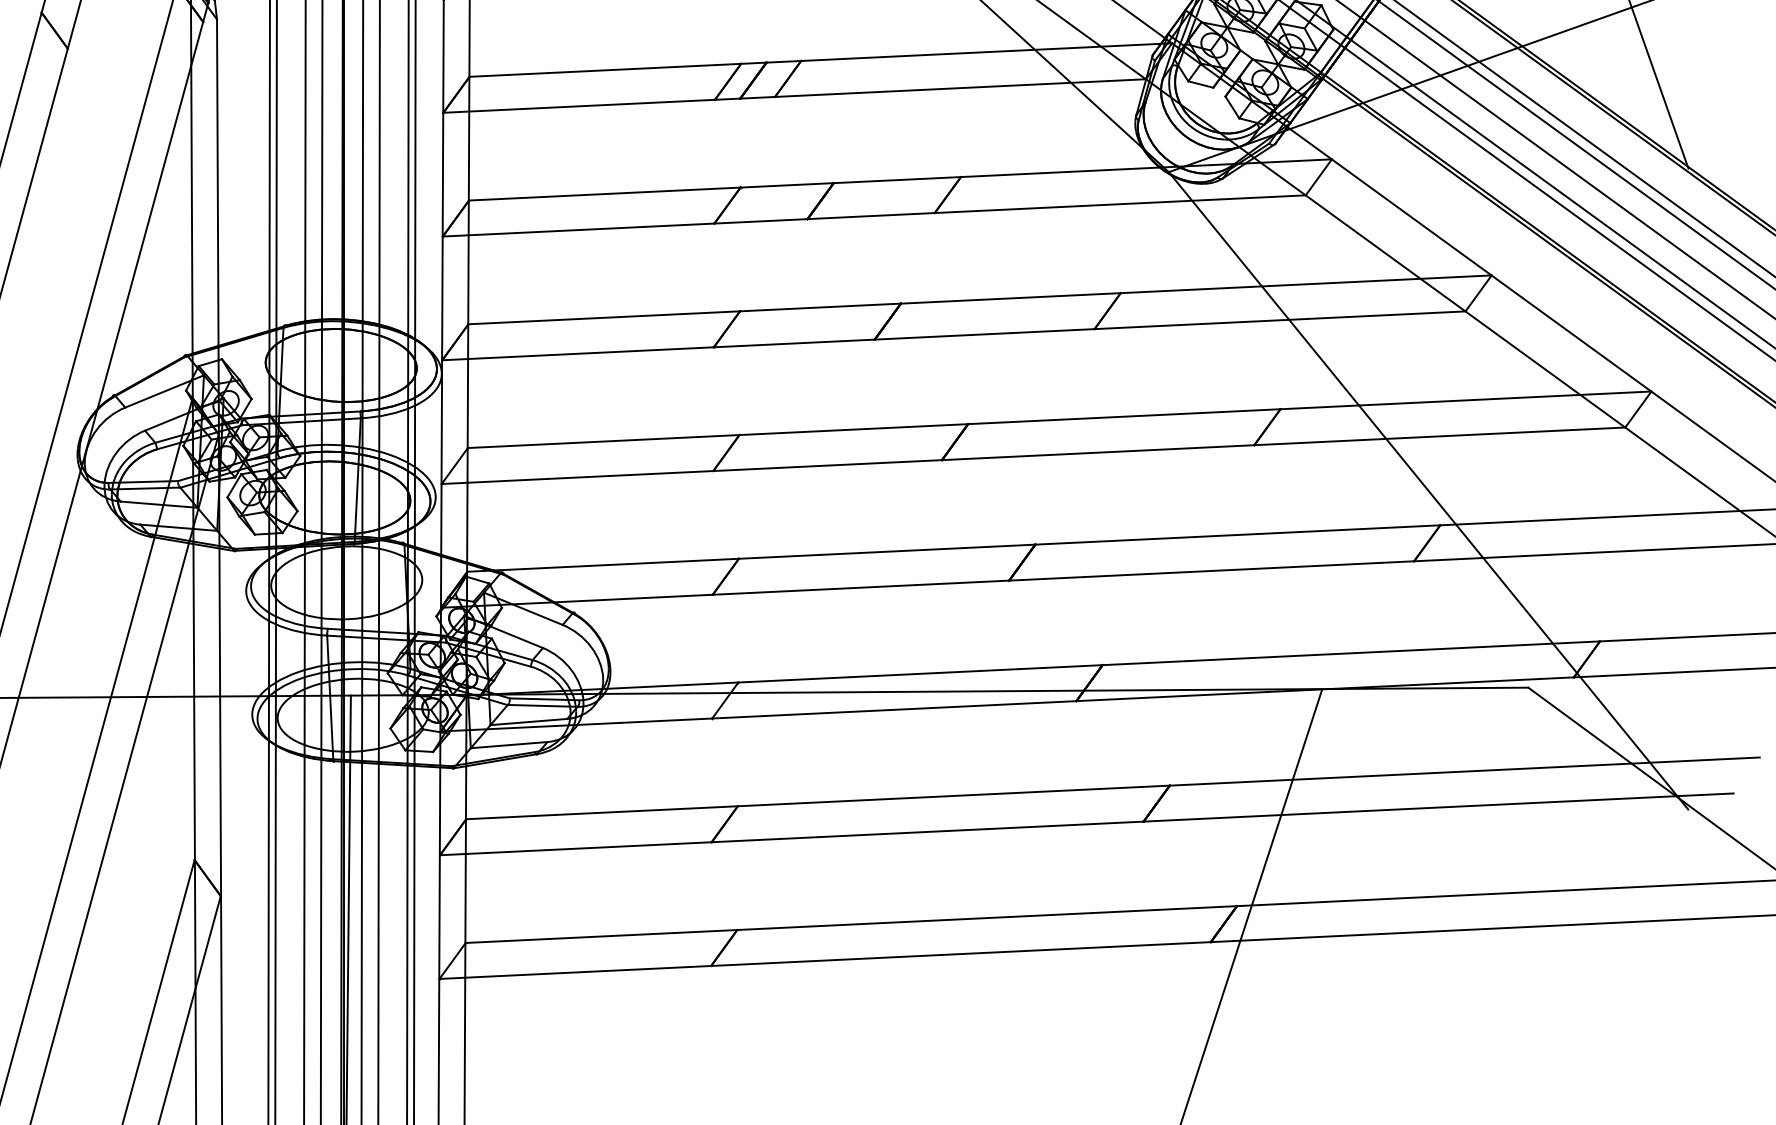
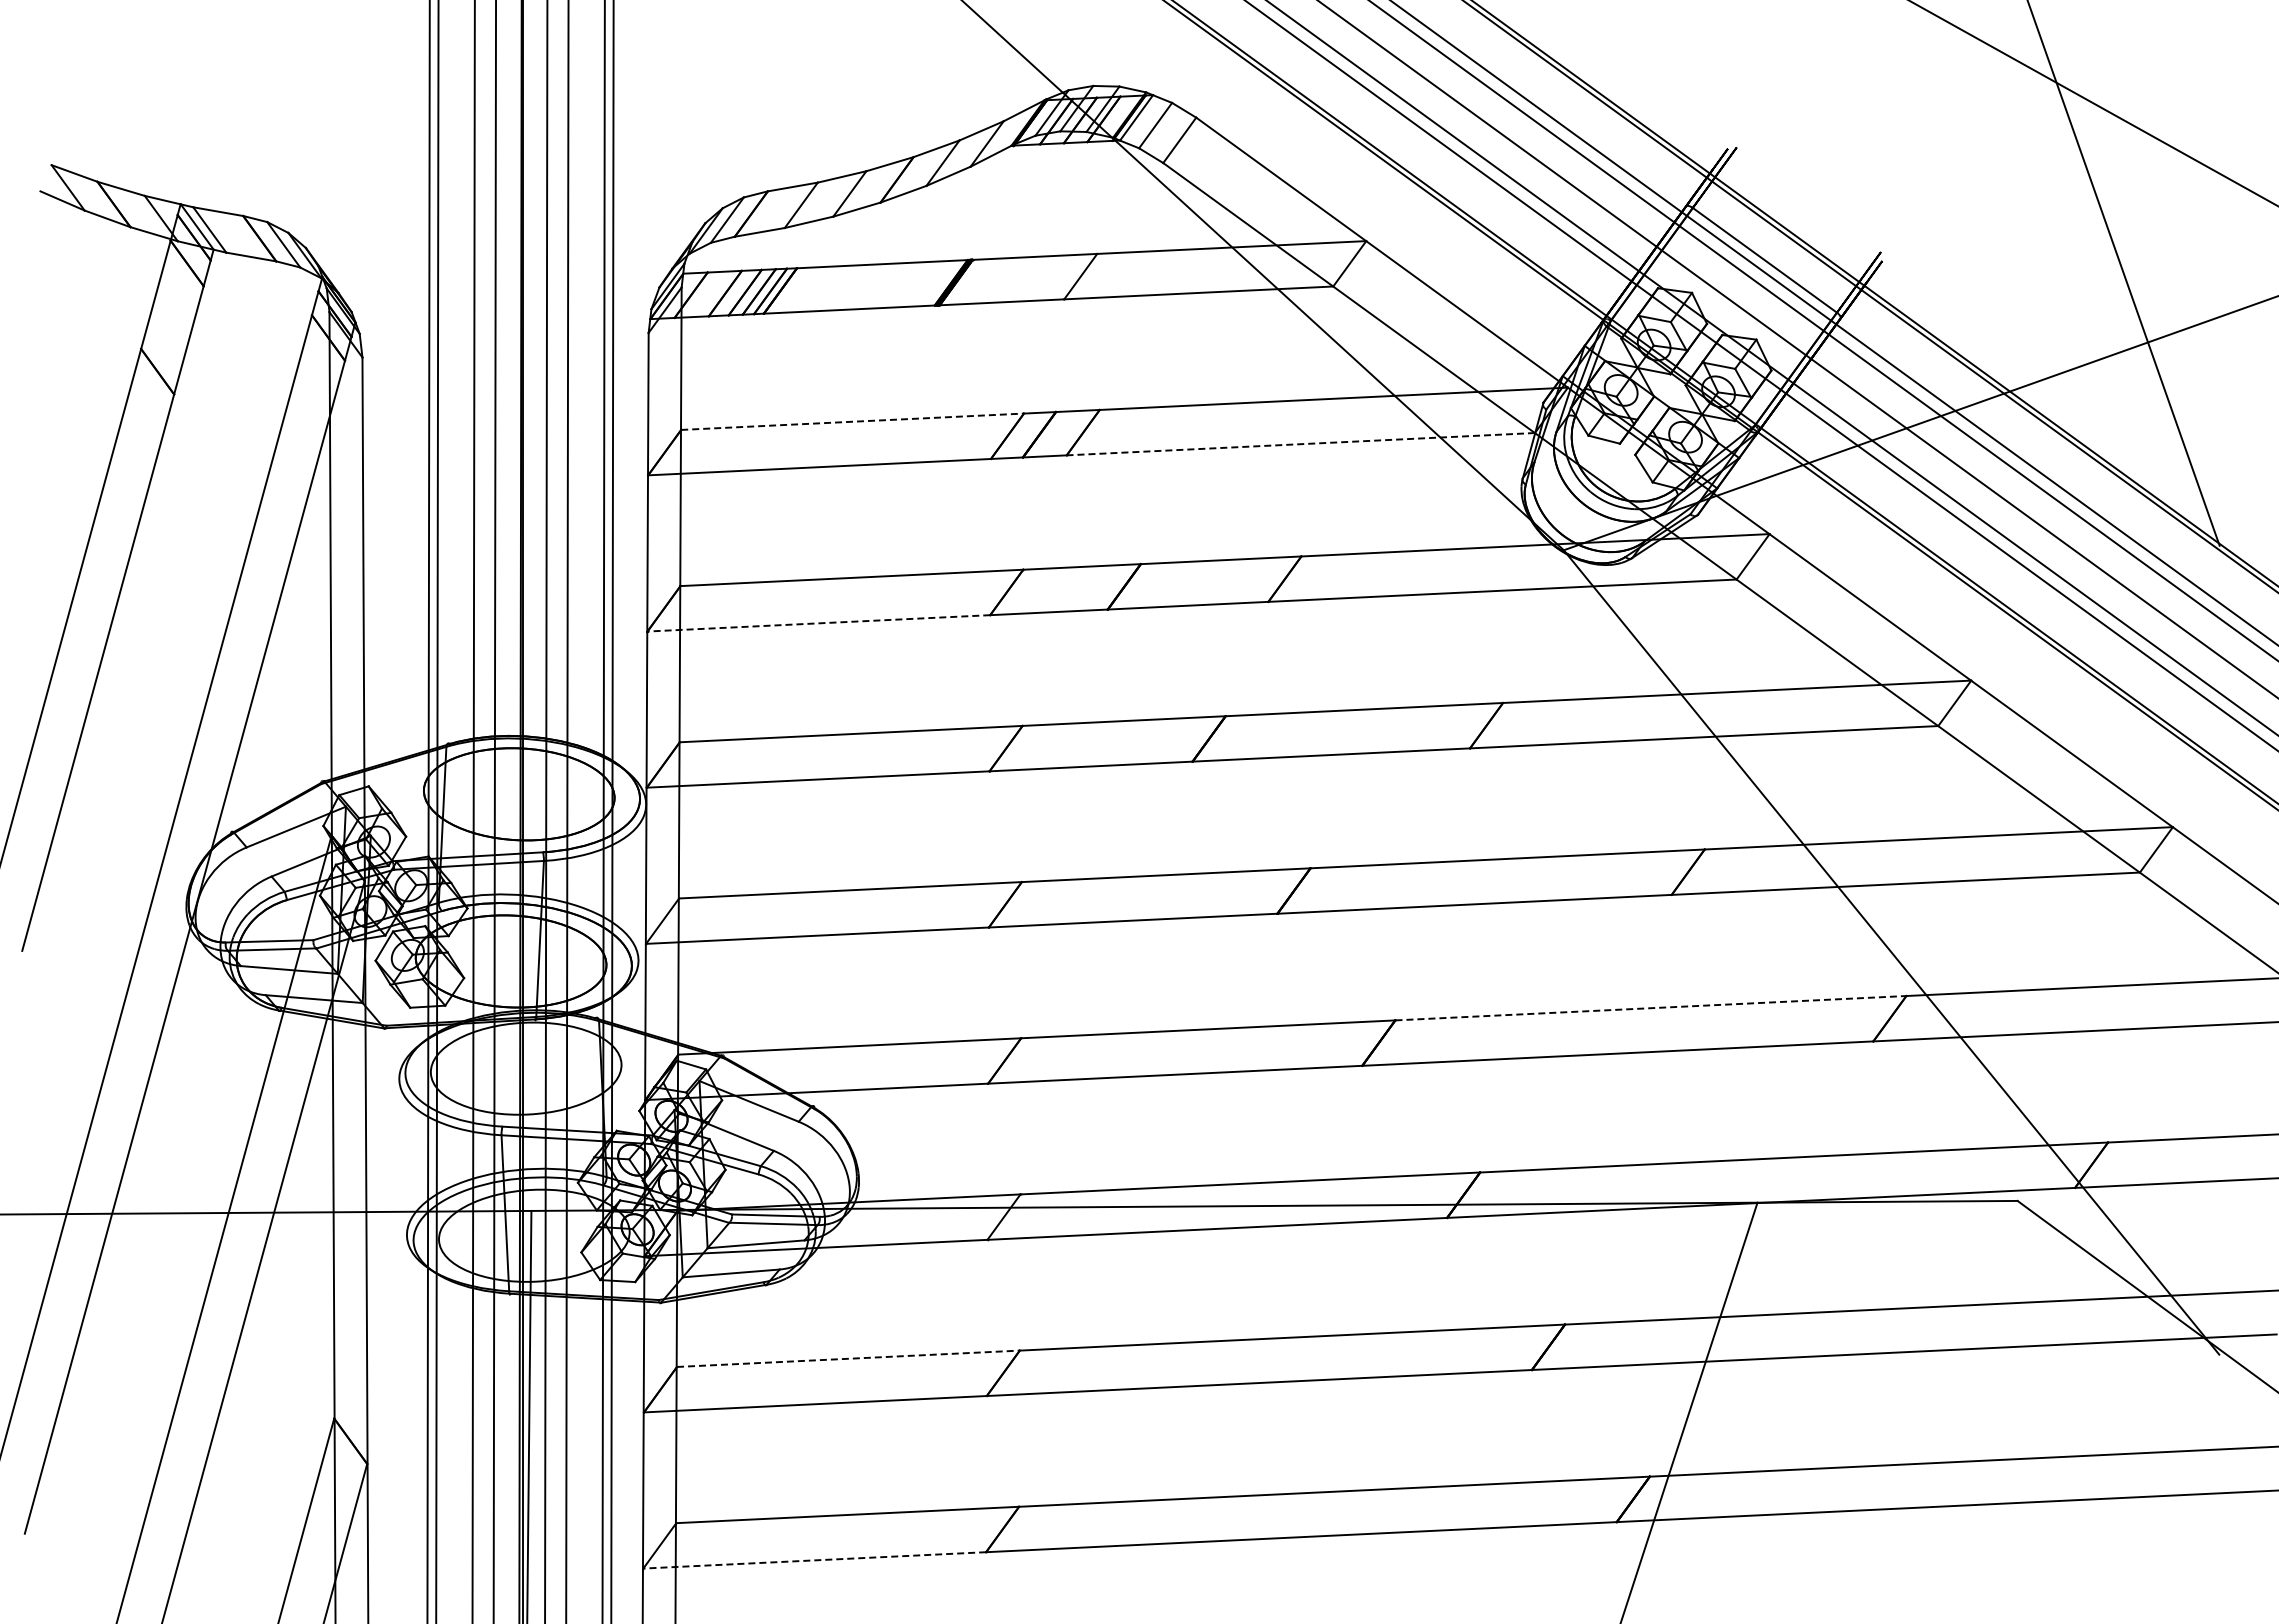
line: (605, 70) -> (852, 421), solid -> dashed
line: (960, 88) -> (1300, 444), solid -> dashed
line: (578, 230) -> (818, 623), solid -> dashed
line: (1237, 535) -> (1650, 1008), solid -> dashed
line: (602, 812) -> (848, 1358), solid -> dashed
line: (575, 972) -> (814, 1560), solid -> dashed

